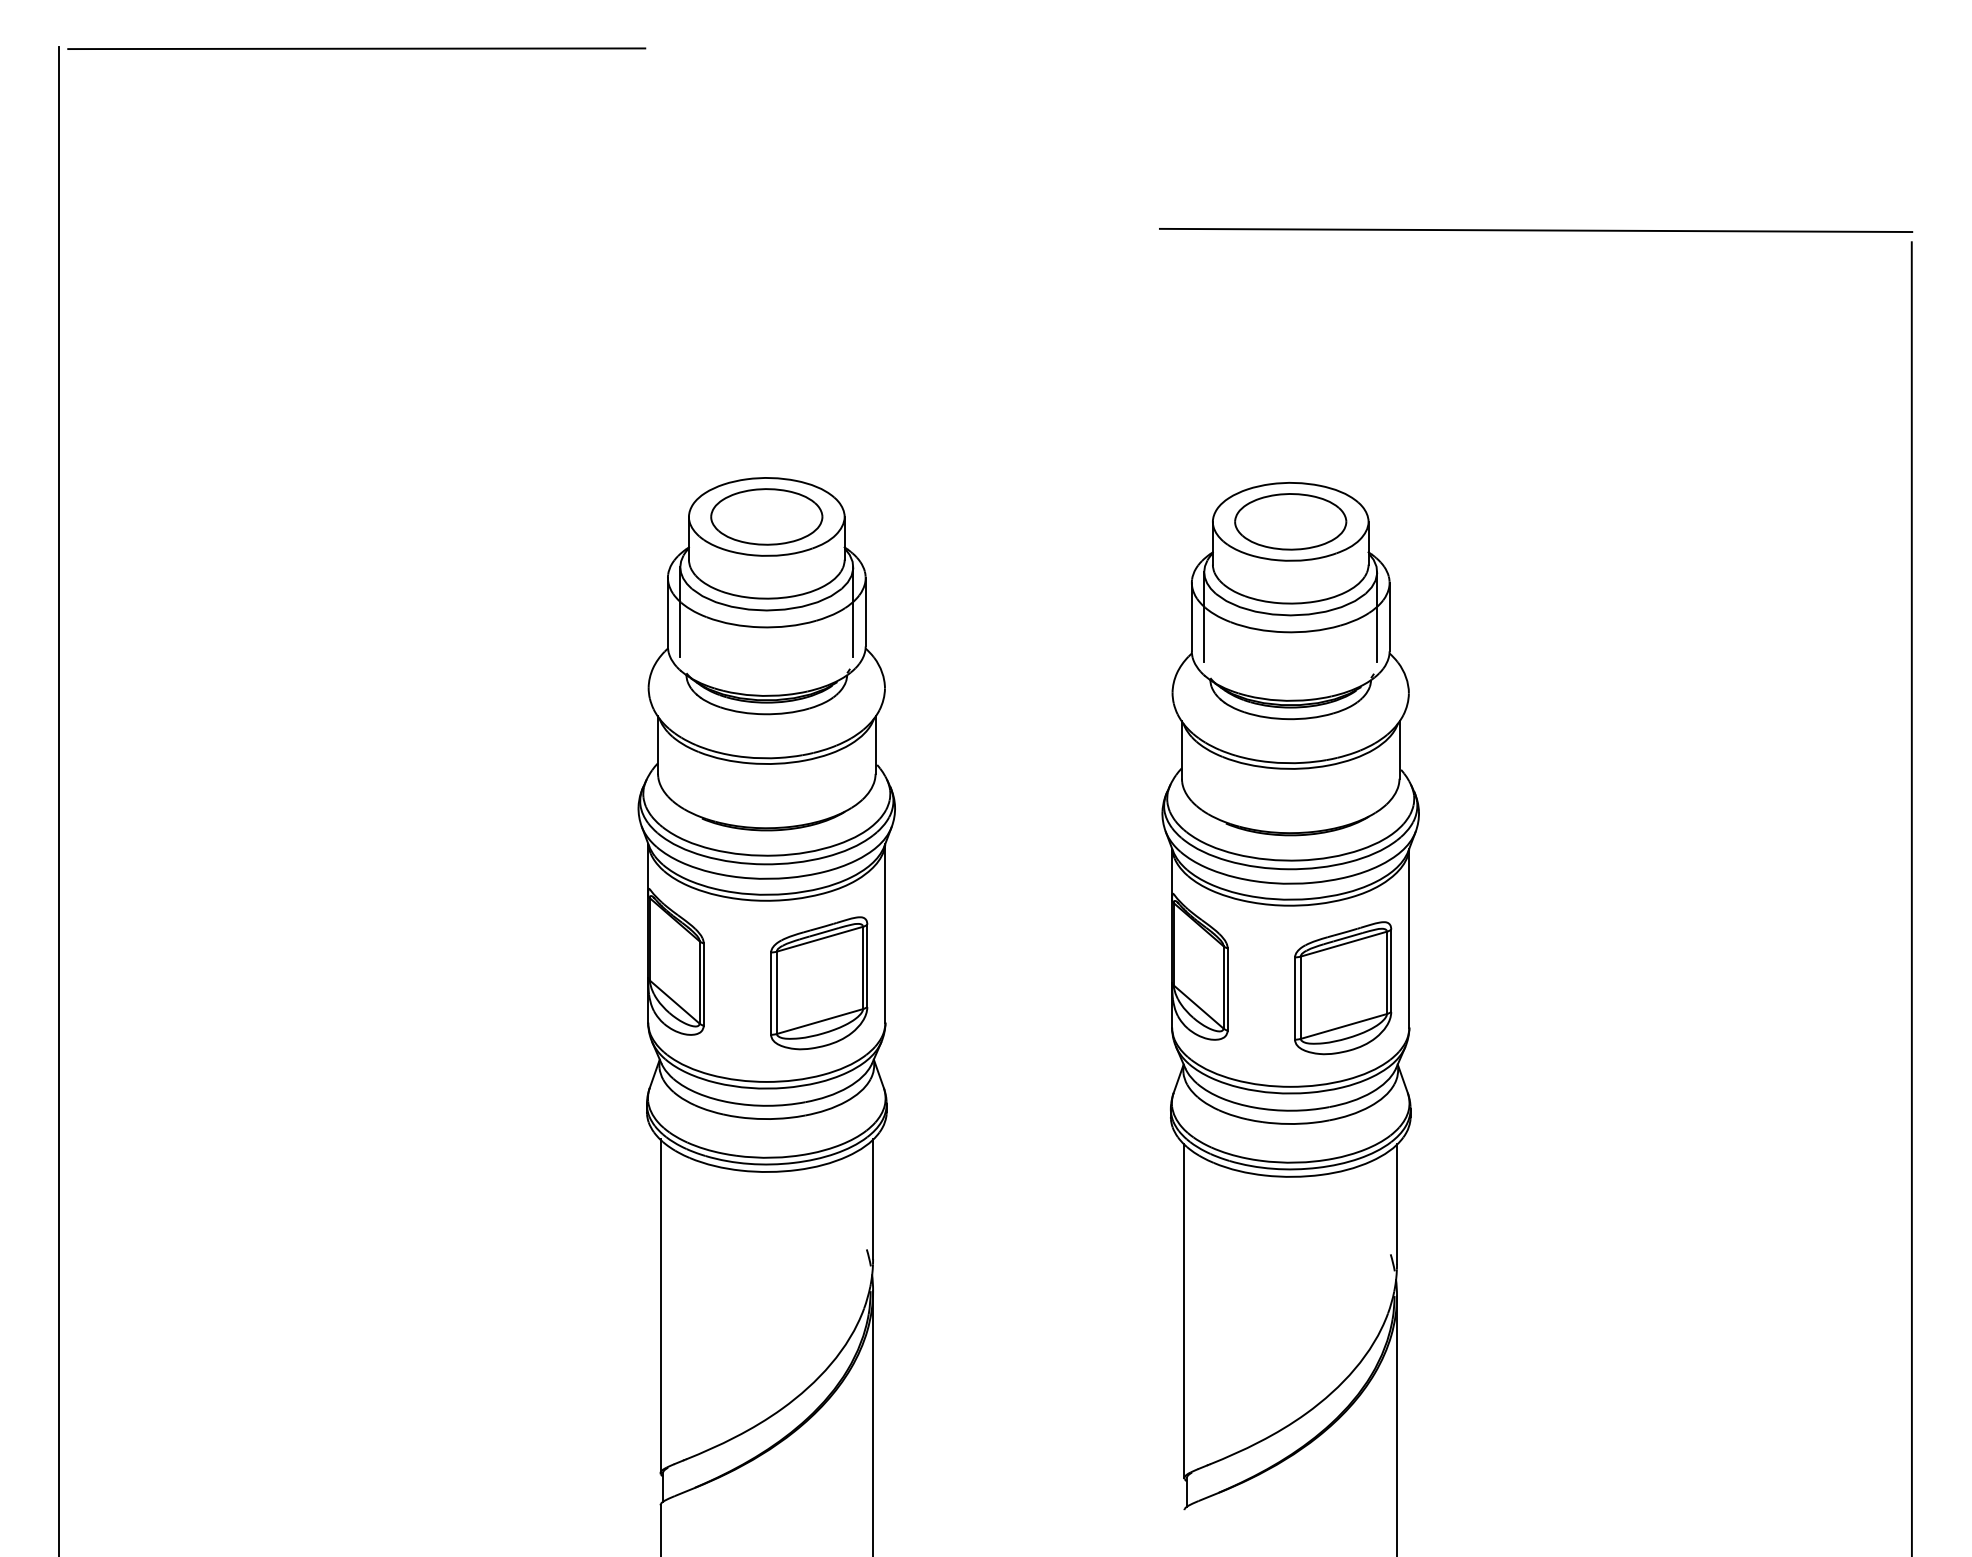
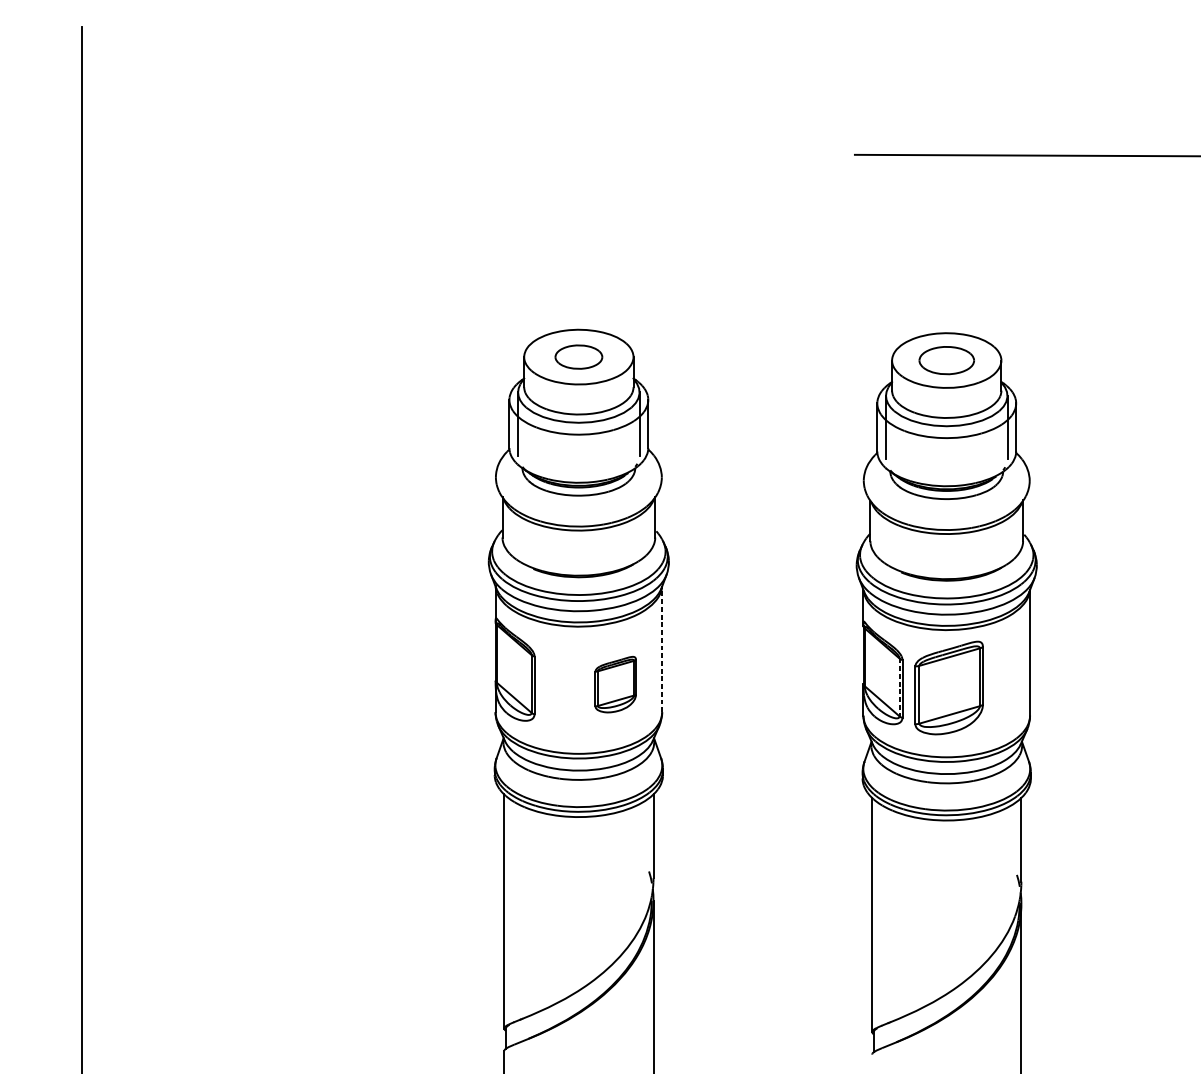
line: (356, 48) -> (290, 28), removed
part: (766, 516) -> (578, 356), size x0.6
part: (1290, 521) -> (946, 360), size x0.7
line: (885, 933) -> (662, 649), solid -> dashed
part: (819, 983) -> (615, 684), size x0.6
line: (1223, 987) -> (899, 687), solid -> dashed
part: (1343, 988) -> (949, 688), moved

